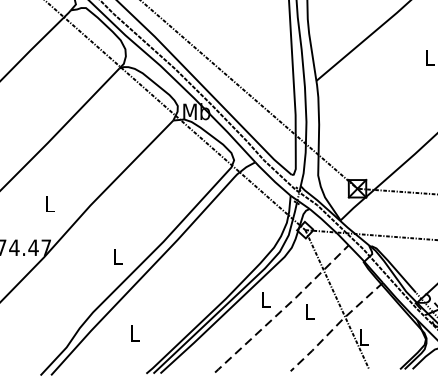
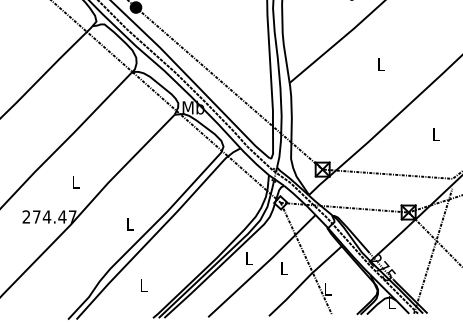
line: (282, 309) -> (262, 266), dashed -> solid
line: (336, 326) -> (305, 280), dashed -> solid

